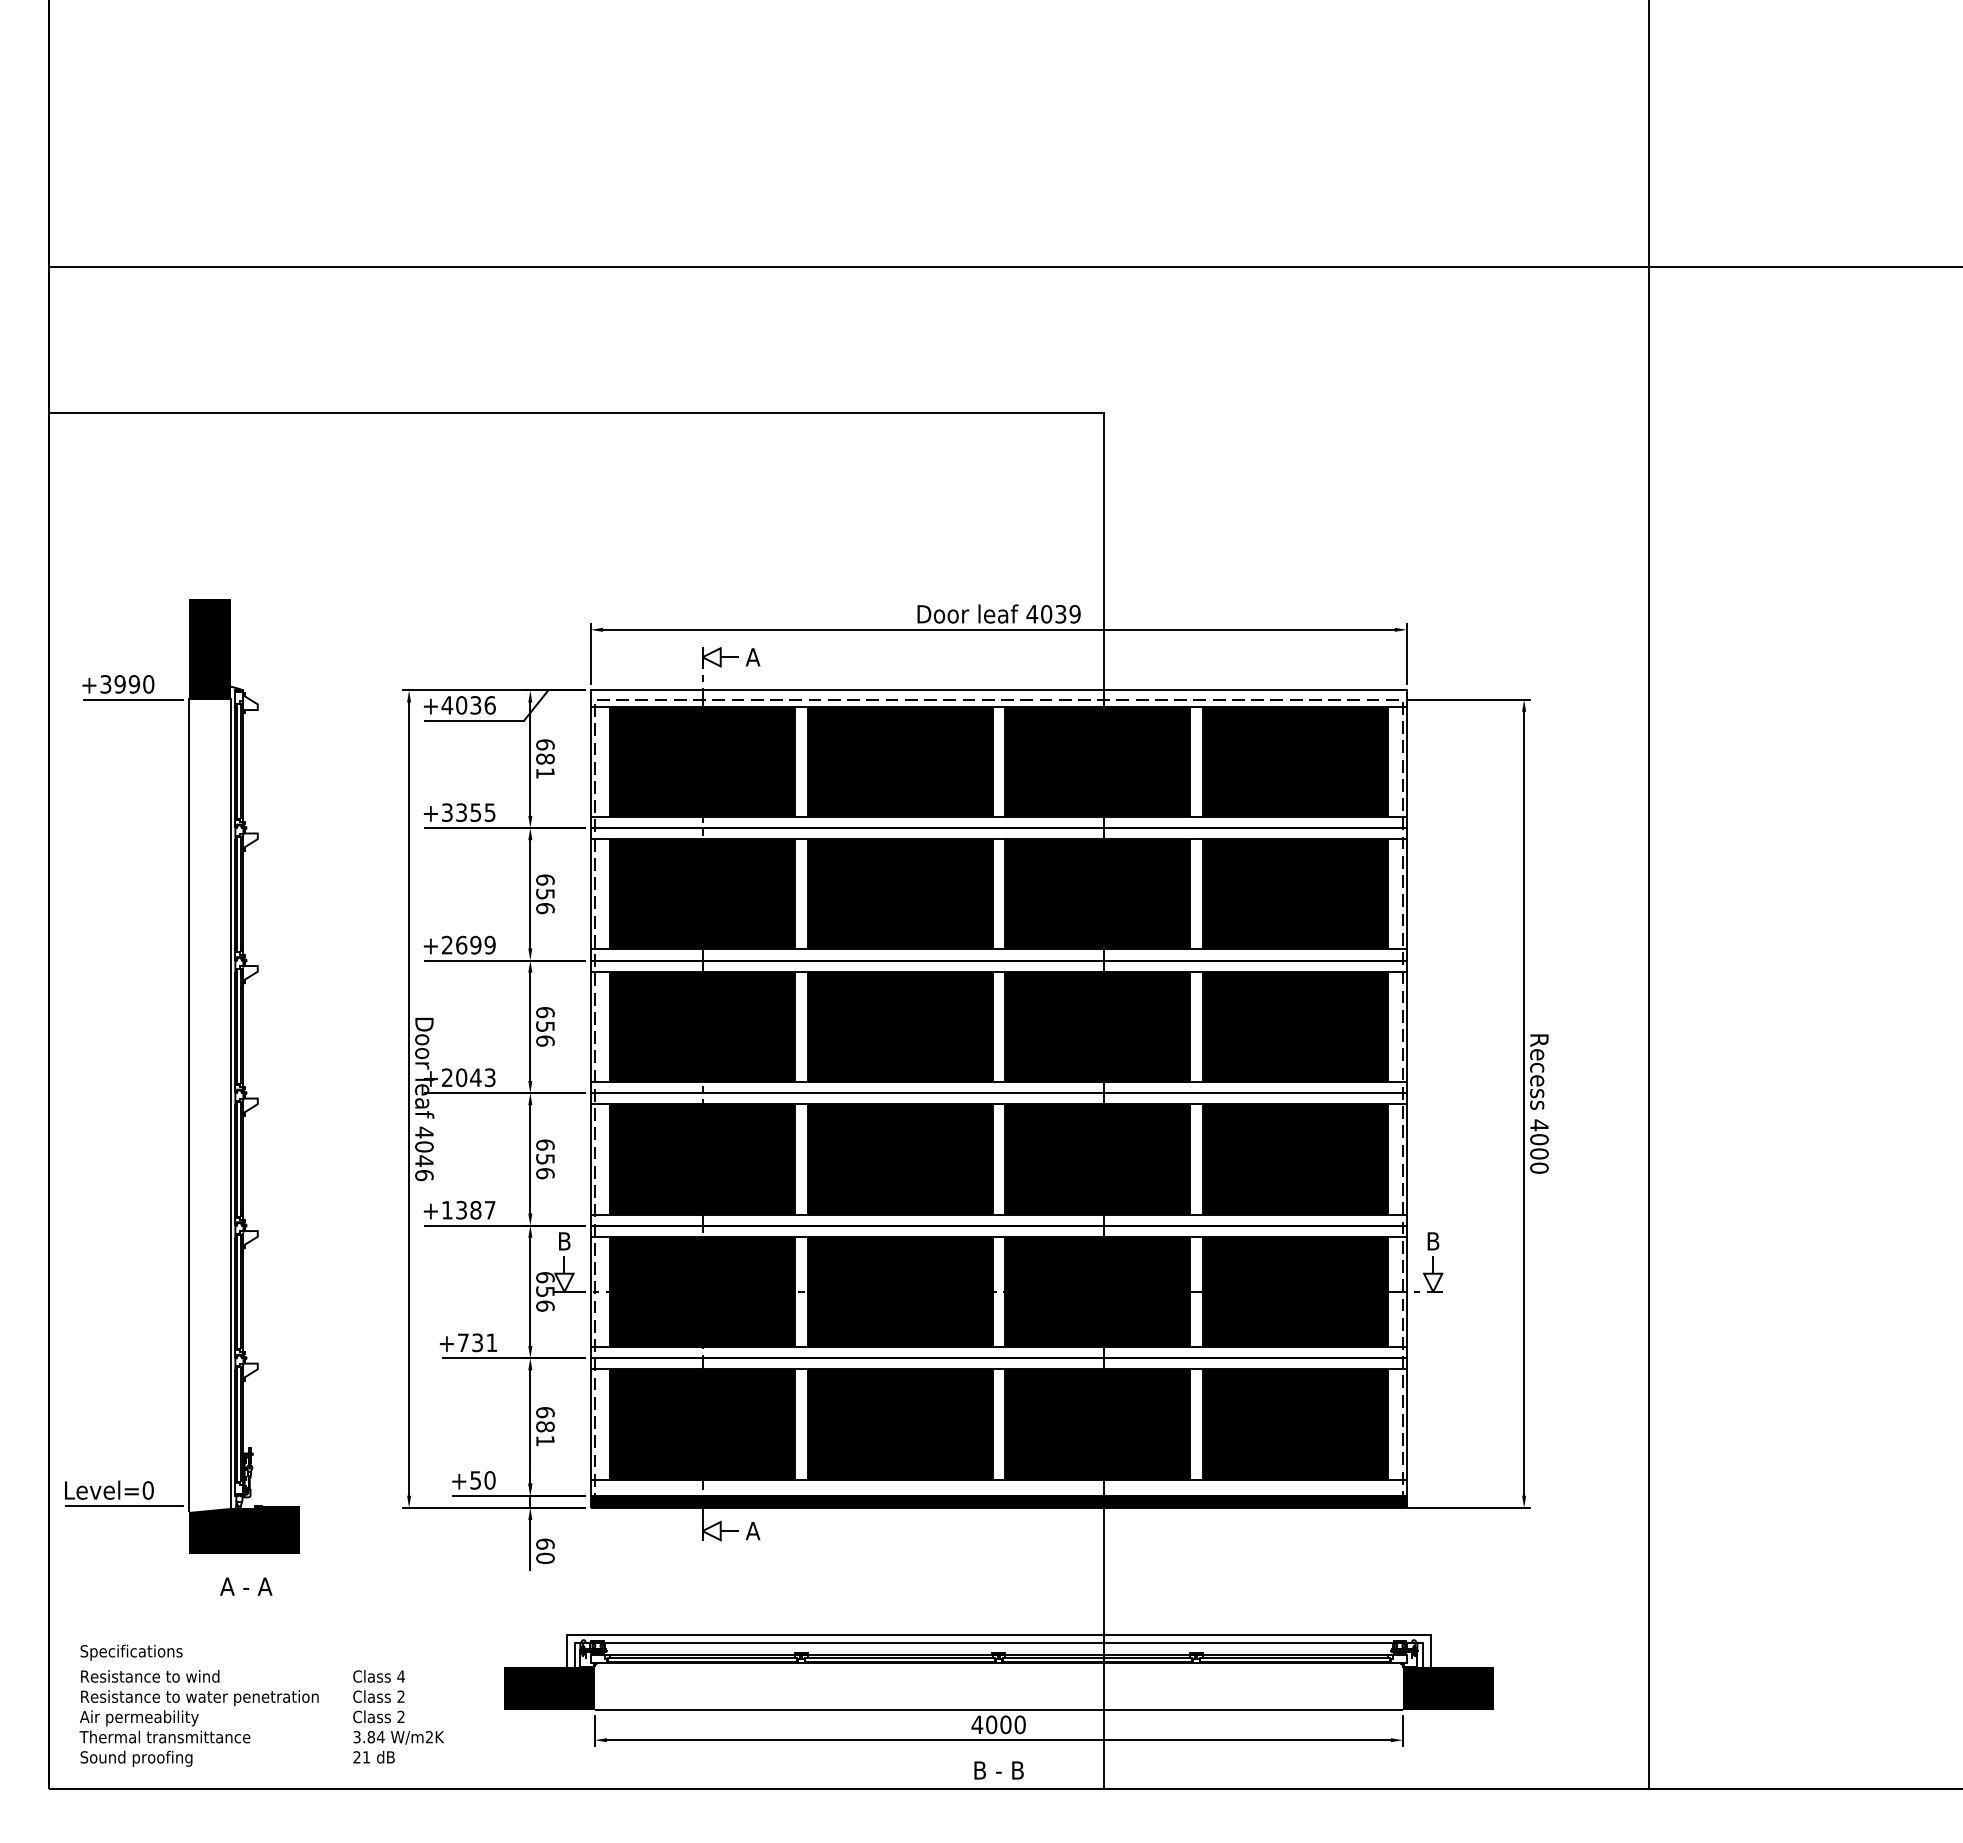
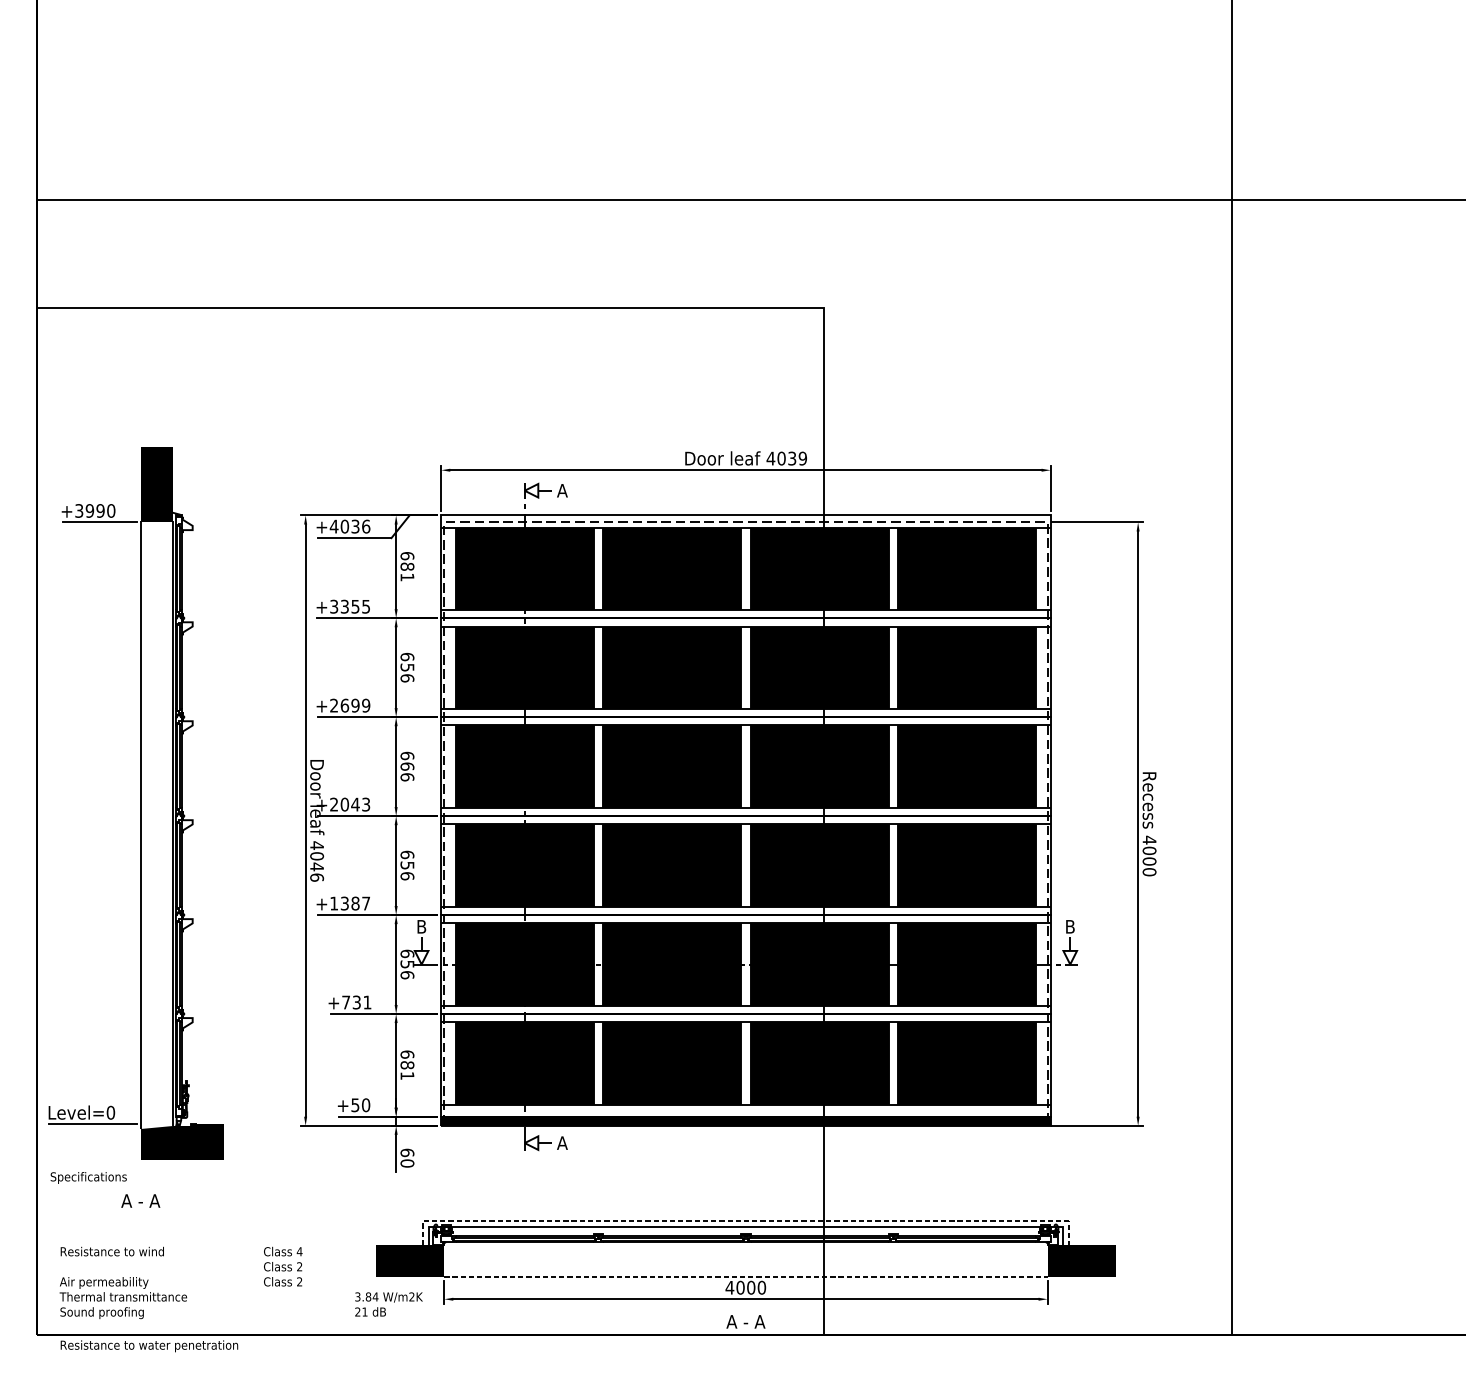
text: (545, 1026) -> (407, 766), 656 -> 666
text: (246, 1586) -> (140, 1200), moved
line: (999, 1635) -> (746, 1221), solid -> dashed
text: (131, 1652) -> (88, 1177), moved
text: (199, 1698) -> (149, 1346), moved
line: (999, 1709) -> (746, 1276), solid -> dashed
text: (398, 1747) -> (388, 1304), moved
text: (998, 1770) -> (745, 1321), B - B -> A - A

